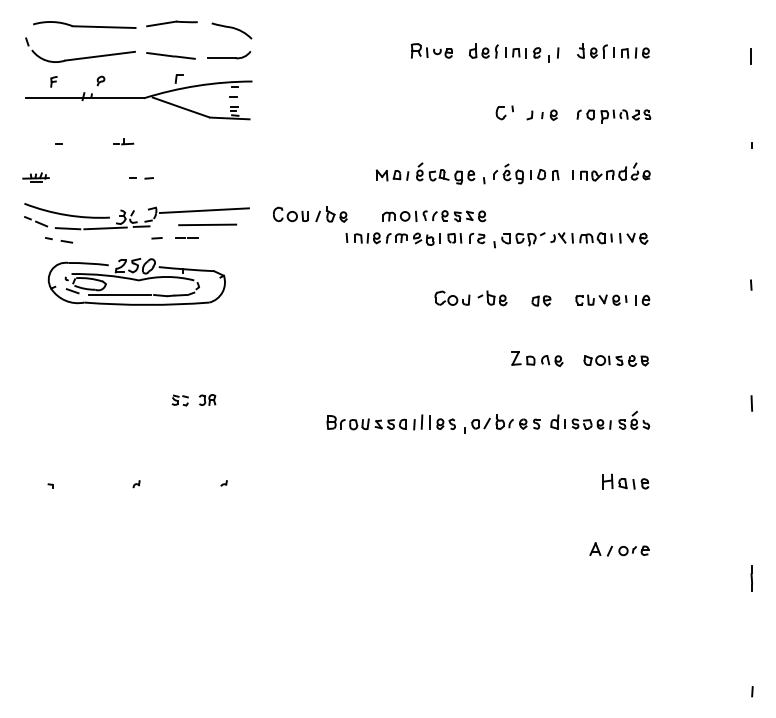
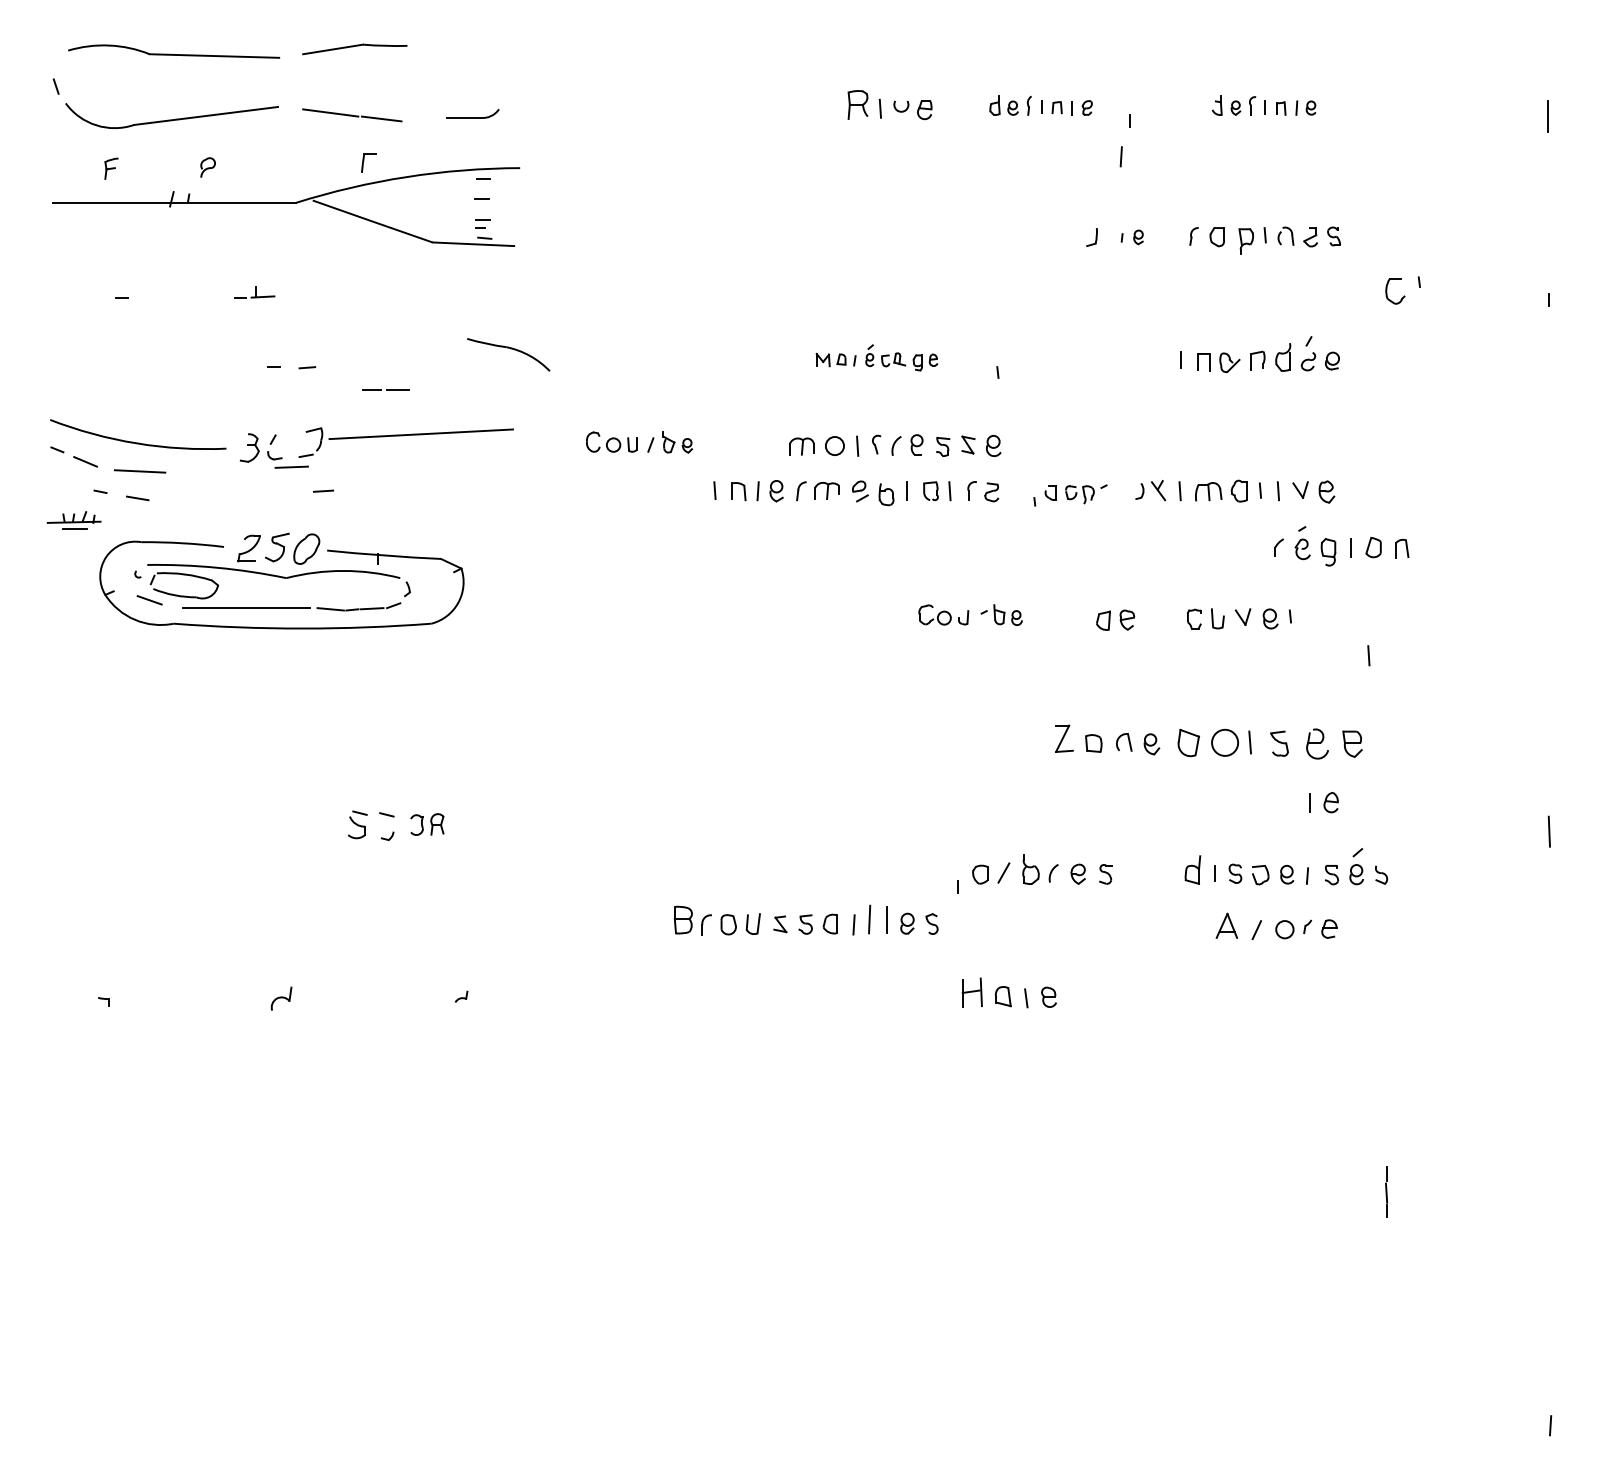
part: (231, 30) -> (507, 353), moved
part: (505, 50) -> (1041, 104), size x0.7
part: (613, 50) -> (1264, 104), size x0.7
line: (558, 52) -> (1122, 155), moved
part: (229, 55) -> (472, 114), size x0.6
part: (504, 112) -> (1402, 289), moved
part: (549, 114) -> (1132, 236), size x0.7
part: (425, 173) -> (876, 357), size x0.6
part: (526, 173) -> (1342, 545), moved
part: (35, 177) -> (72, 520), moved
part: (310, 214) -> (639, 442), size x0.7
line: (207, 224) -> (427, 462), removed
line: (105, 228) -> (217, 471), removed
line: (185, 237) -> (382, 388), moved
part: (519, 240) -> (1070, 495), size x0.7
line: (751, 284) -> (1369, 654), moved
part: (470, 298) -> (969, 615), size x0.7
part: (642, 299) -> (1324, 800), moved
part: (615, 360) -> (1268, 743), size x1.4
part: (179, 400) -> (369, 825), size x1.4
part: (600, 420) -> (1286, 866), moved
part: (390, 422) -> (804, 920), moved
part: (625, 481) -> (1008, 992), moved
part: (136, 484) -> (281, 998), size x1.6
part: (619, 549) -> (1276, 926), moved
line: (751, 578) -> (1385, 1192), moved

